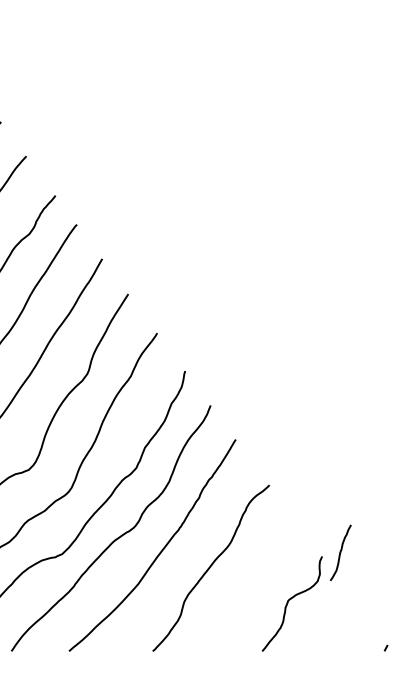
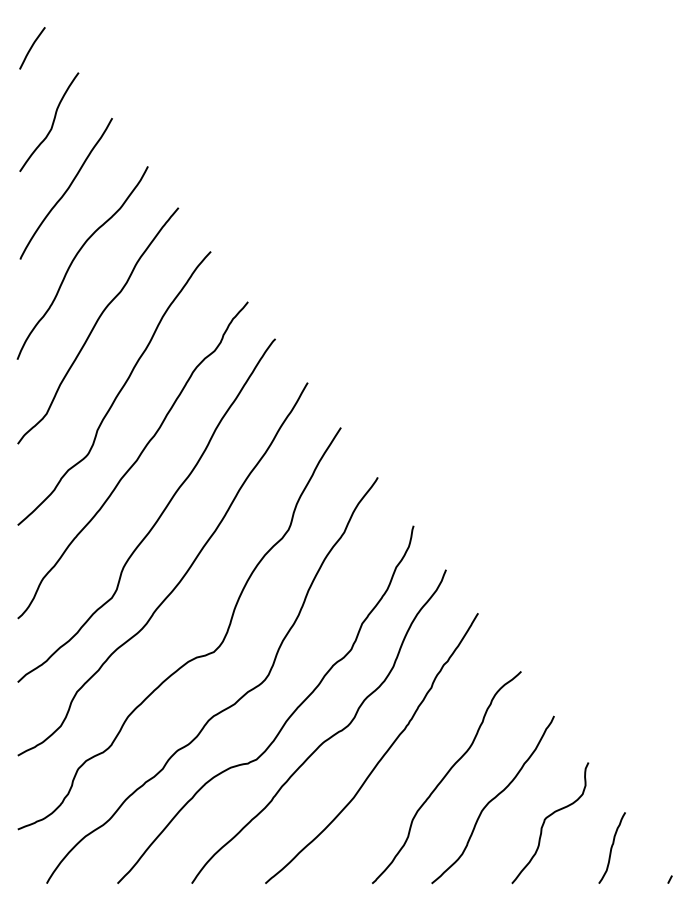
curve: (340, 552) -> (611, 847), moved
curve: (247, 585) -> (492, 799), added

